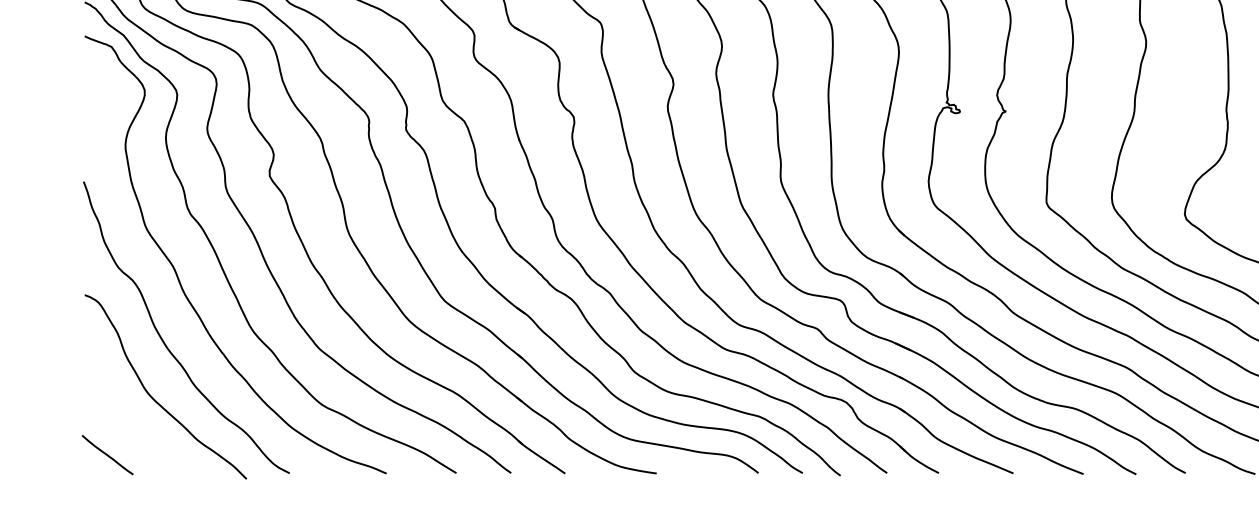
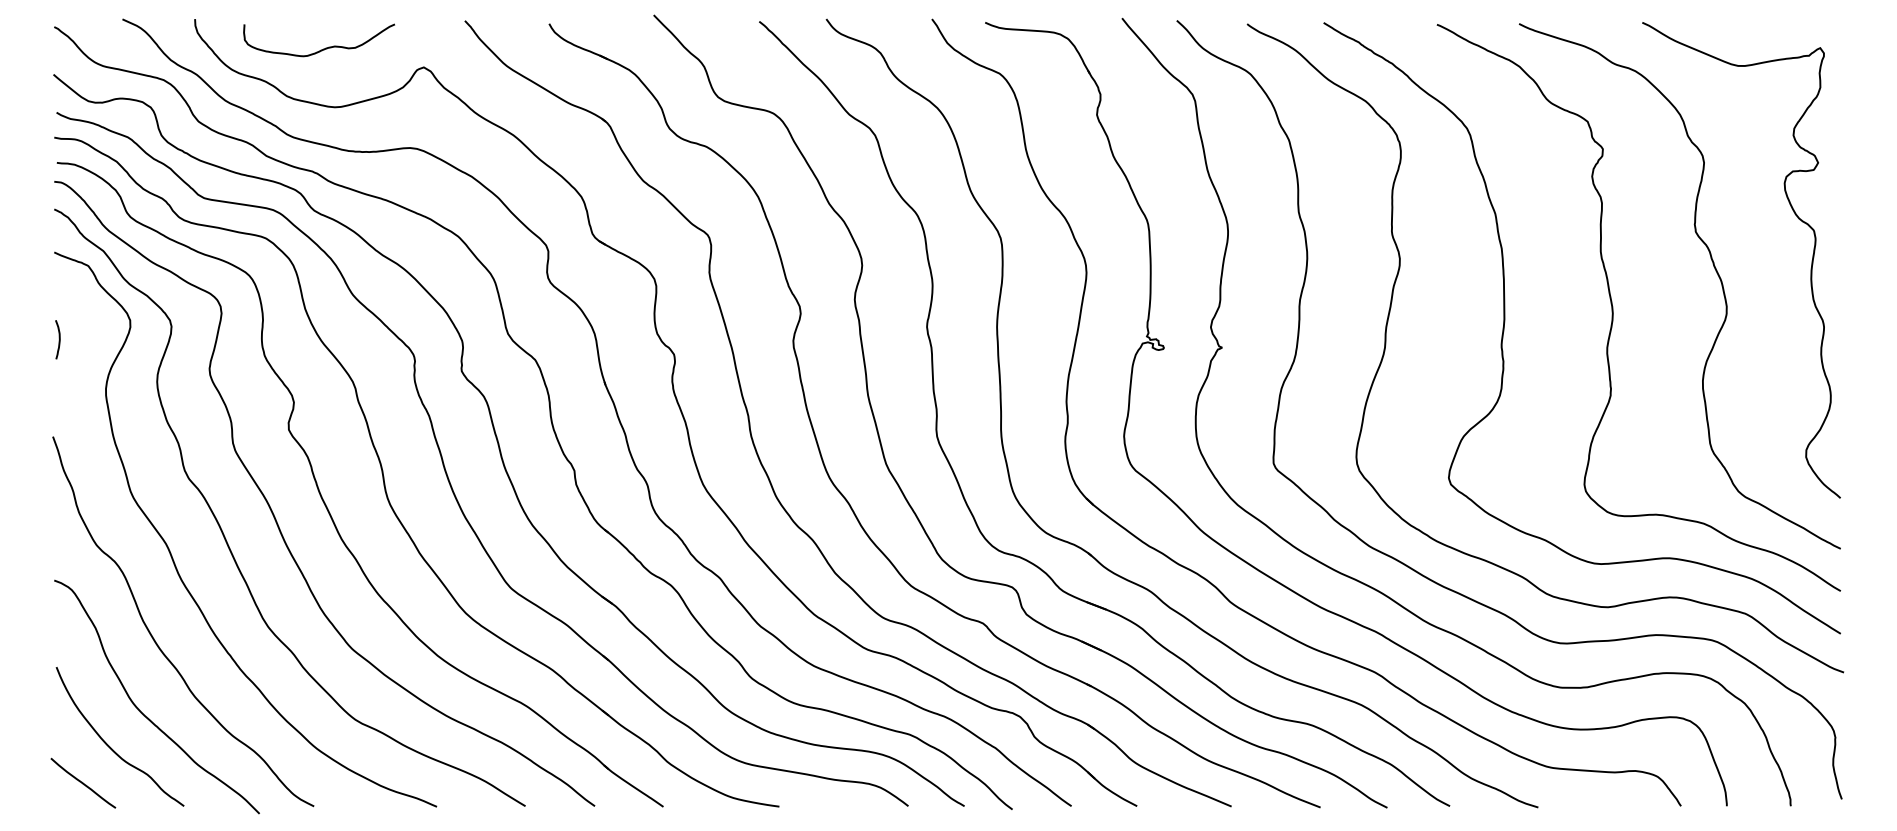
curve: (88, 104) -> (58, 338), added
curve: (128, 425) -> (109, 745), added

